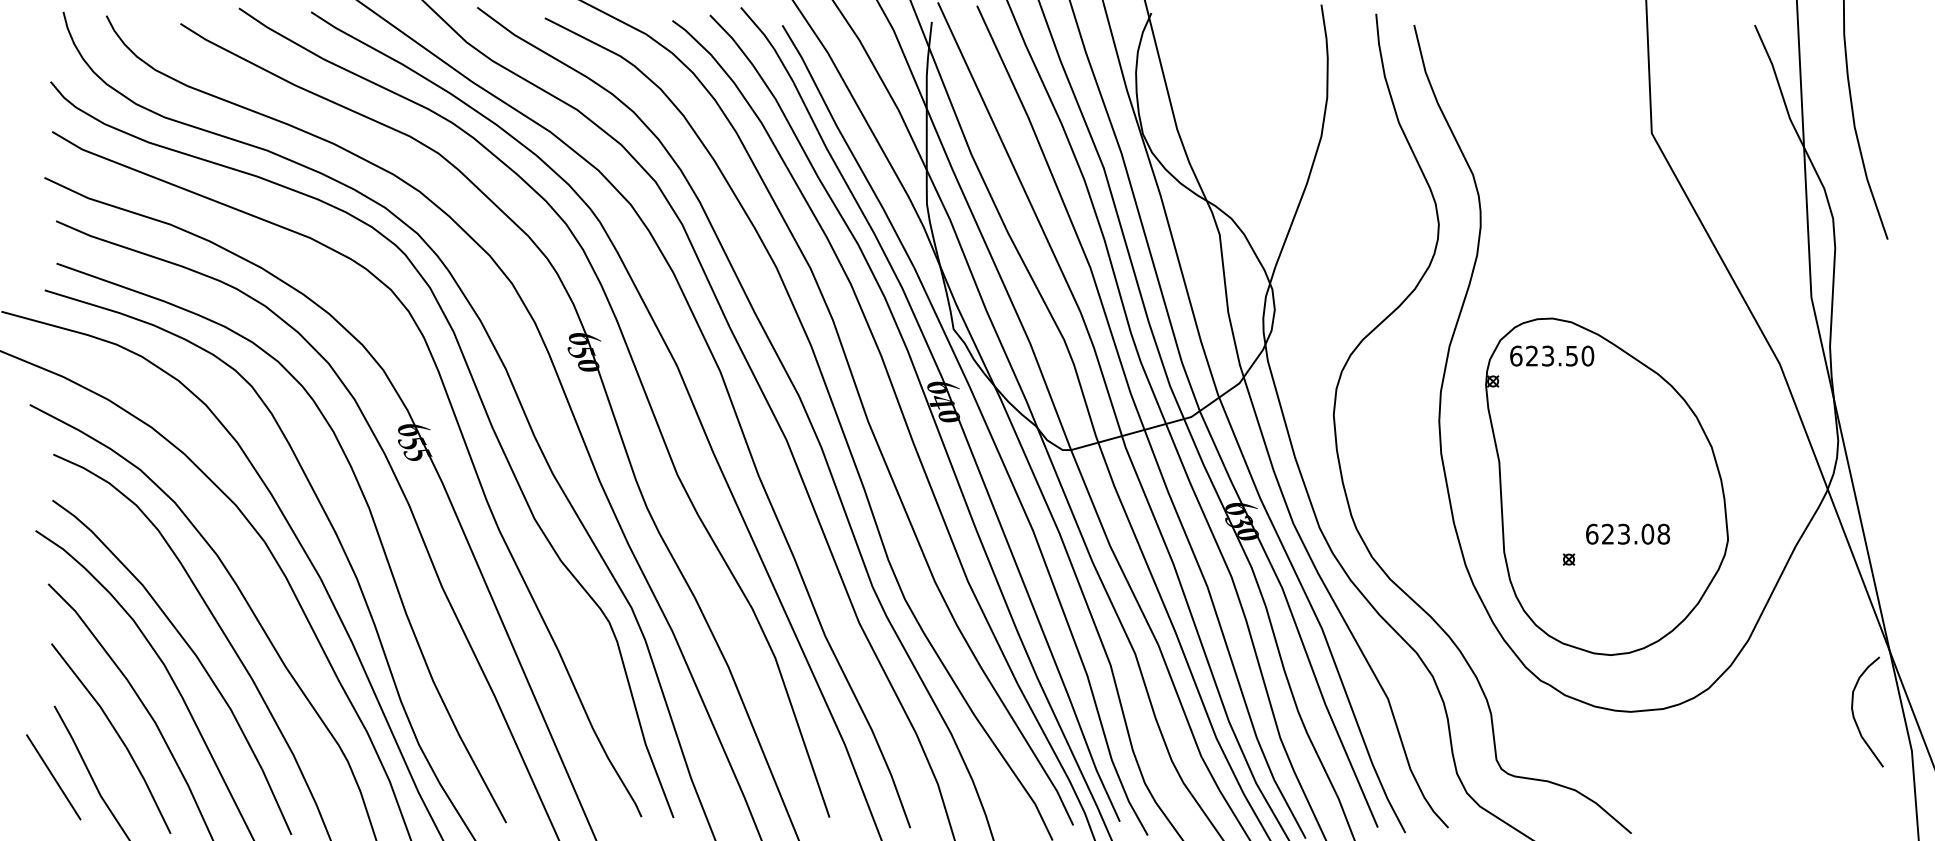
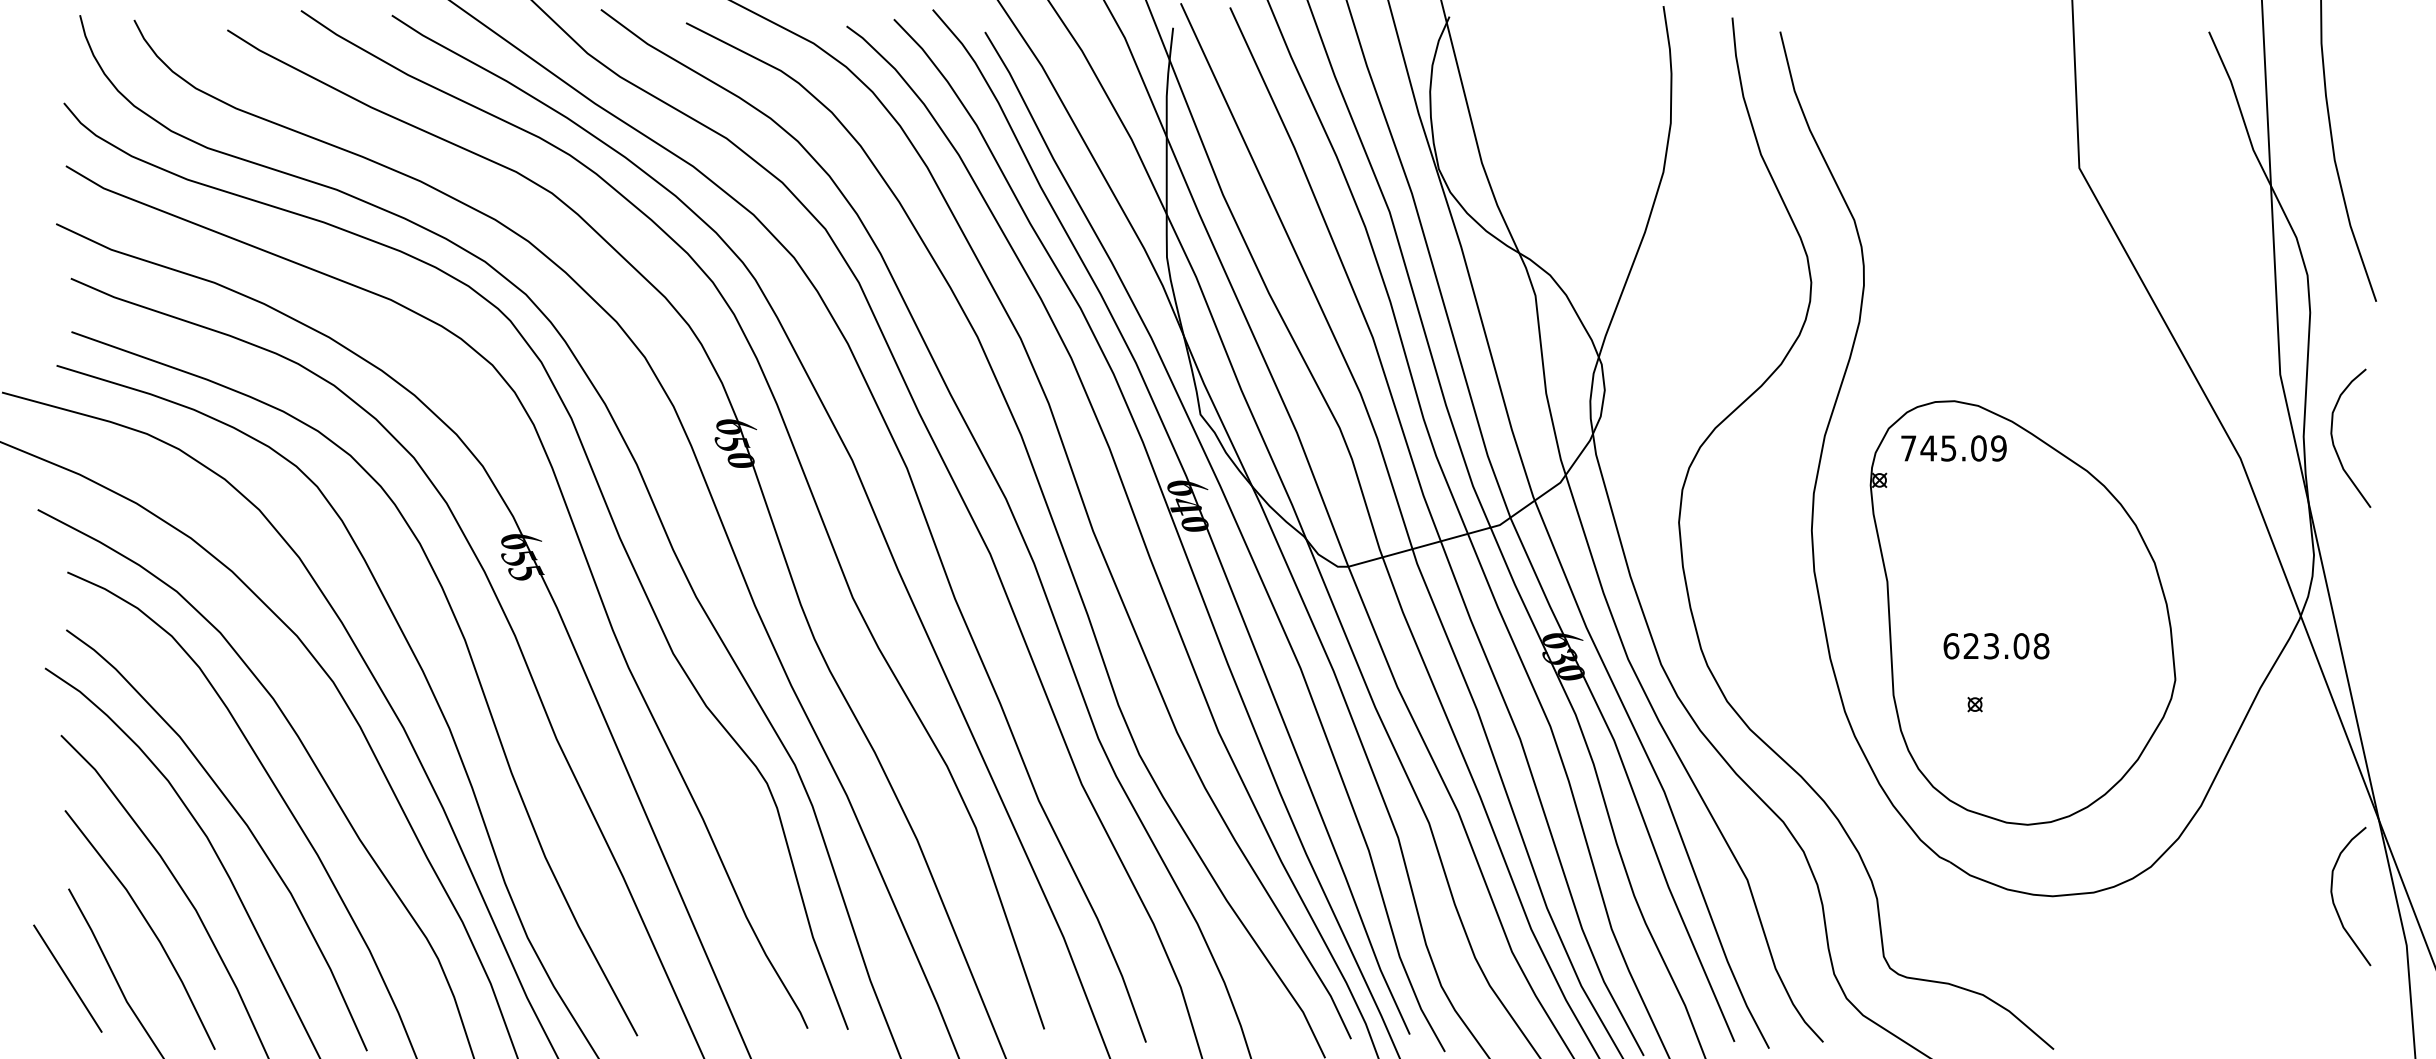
curve: (1854, 350) -> (2334, 441), added
text: (1552, 355) -> (1954, 447), 623.50 -> 745.09
text: (1627, 533) -> (1995, 645), moved

